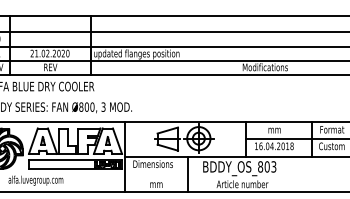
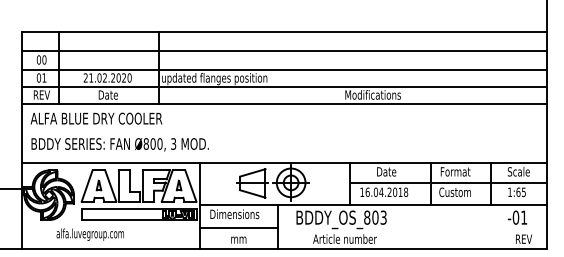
text: (49, 66) -> (107, 94), REV -> Date
text: (276, 129) -> (386, 171), mm -> Date
line: (156, 174) -> (238, 227), added

